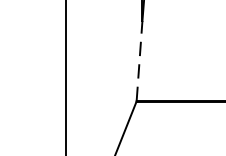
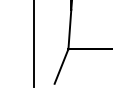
line: (138, 61) -> (69, 29), dashed -> solid

